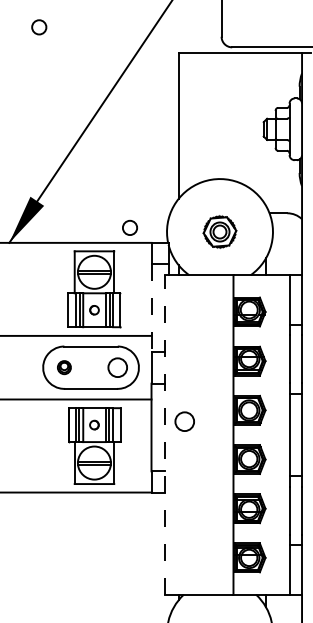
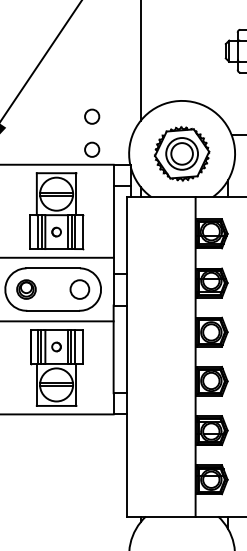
circle: (129, 194) -> (91, 116), added
part: (219, 231) -> (181, 153), size x1.67
line: (151, 307) -> (113, 229), dashed -> solid
part: (64, 367) -> (26, 289), size x1.43
circle: (184, 421) -> (146, 343), removed
line: (164, 434) -> (126, 356), dashed -> solid

